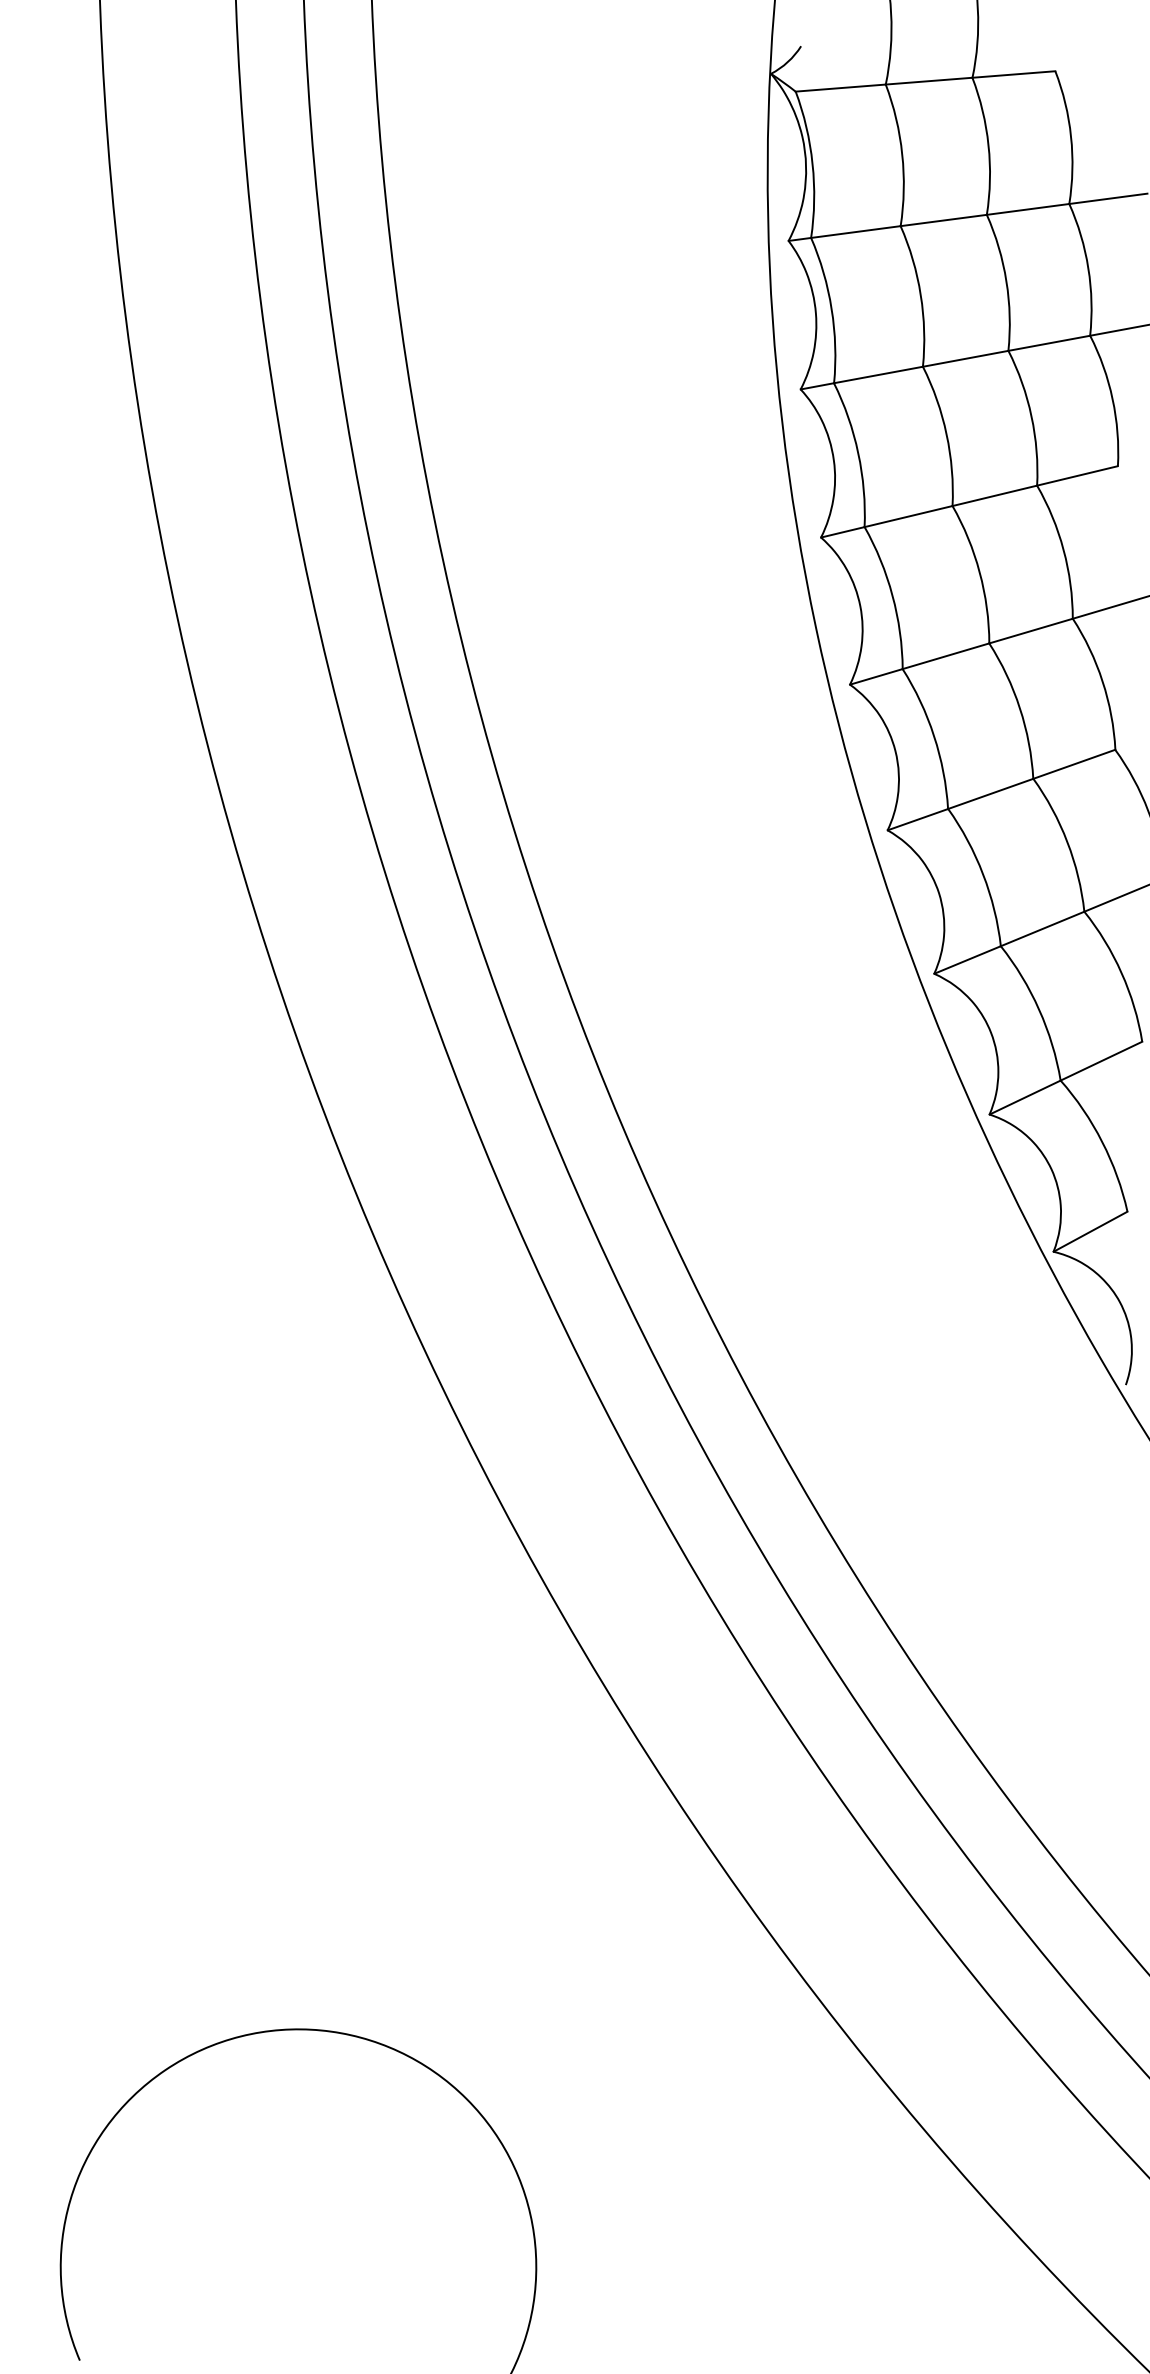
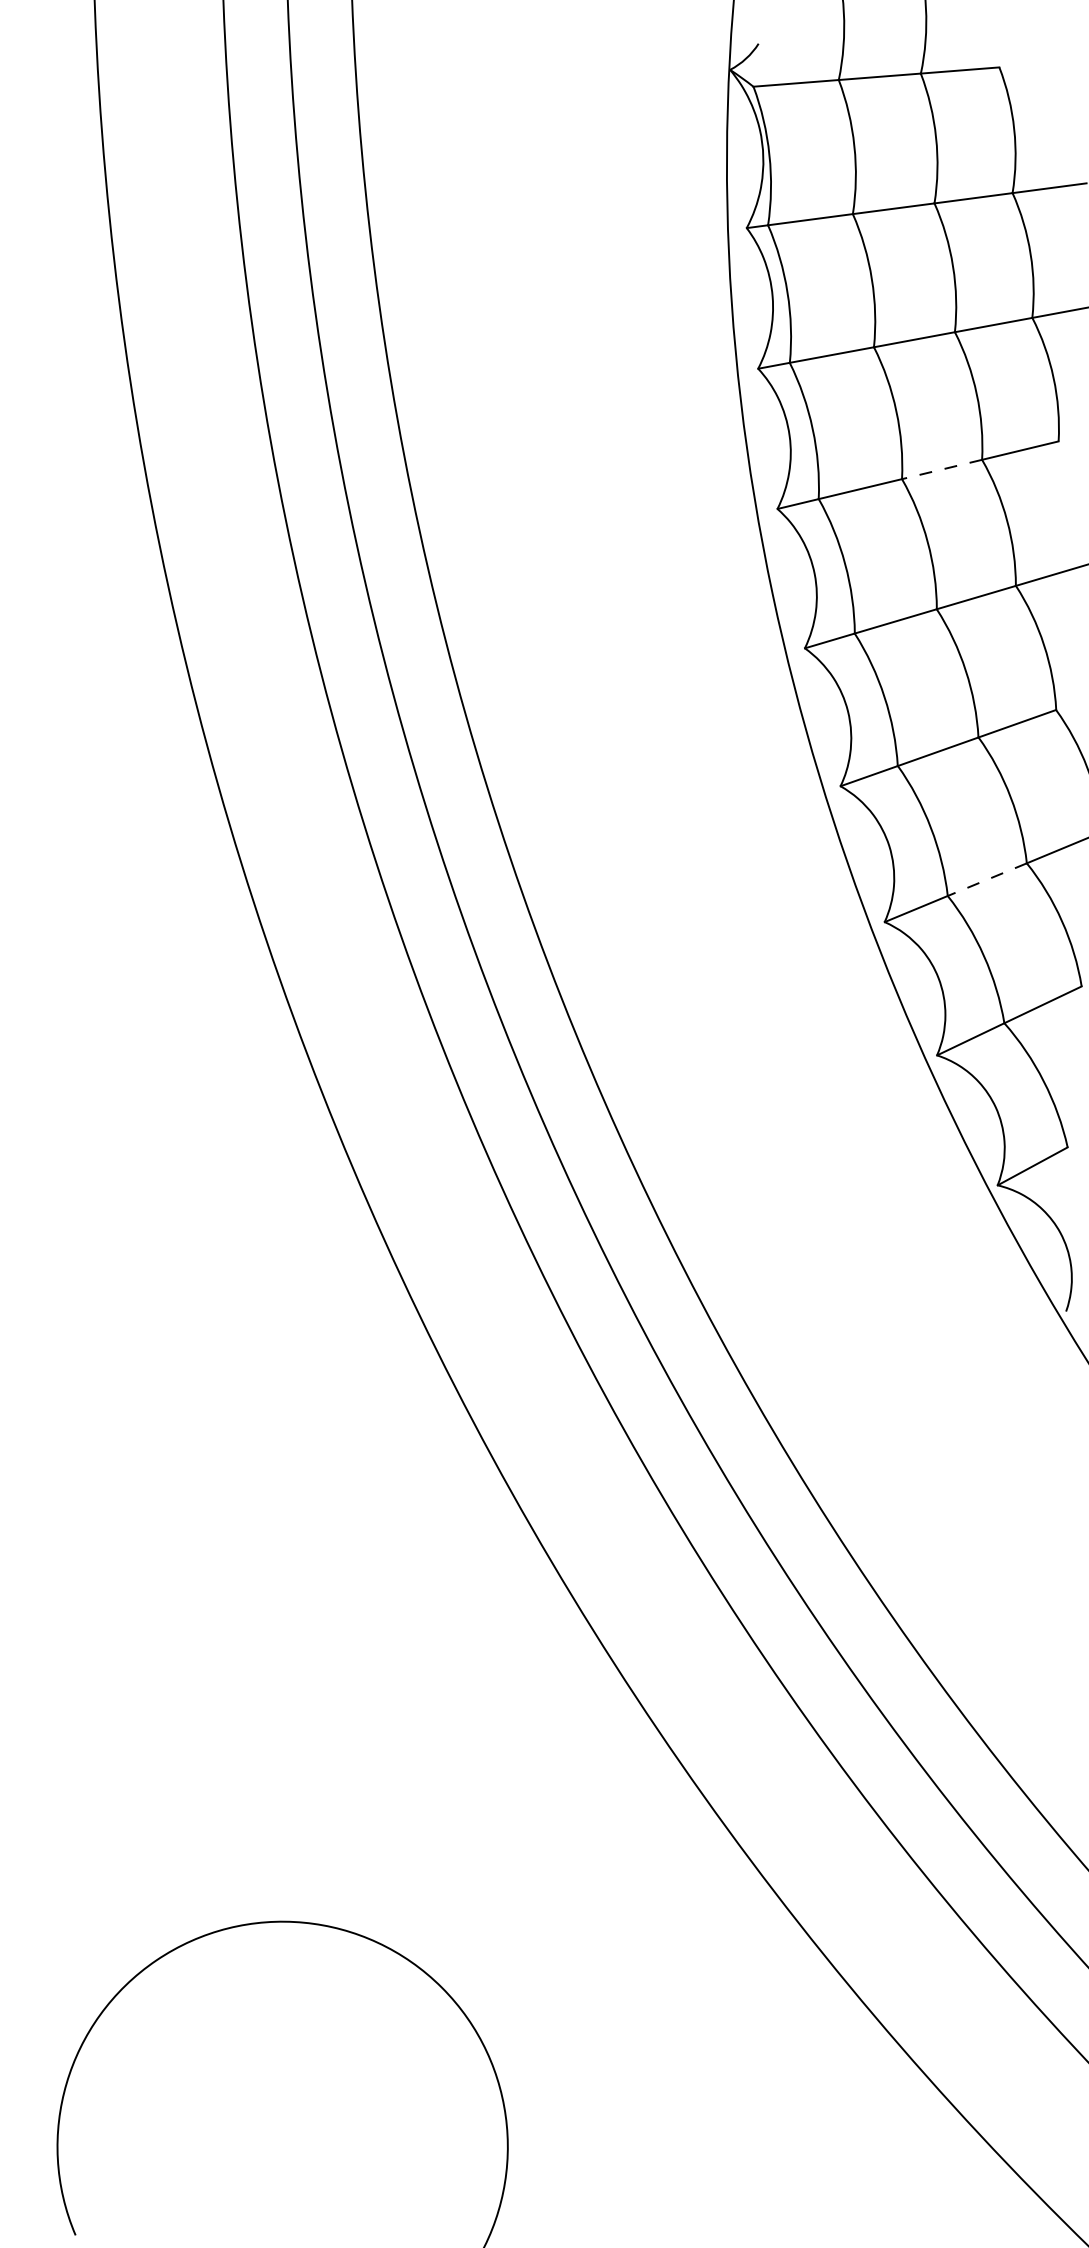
line: (994, 495) -> (941, 469), solid -> dashed
line: (1042, 928) -> (987, 879), solid -> dashed

